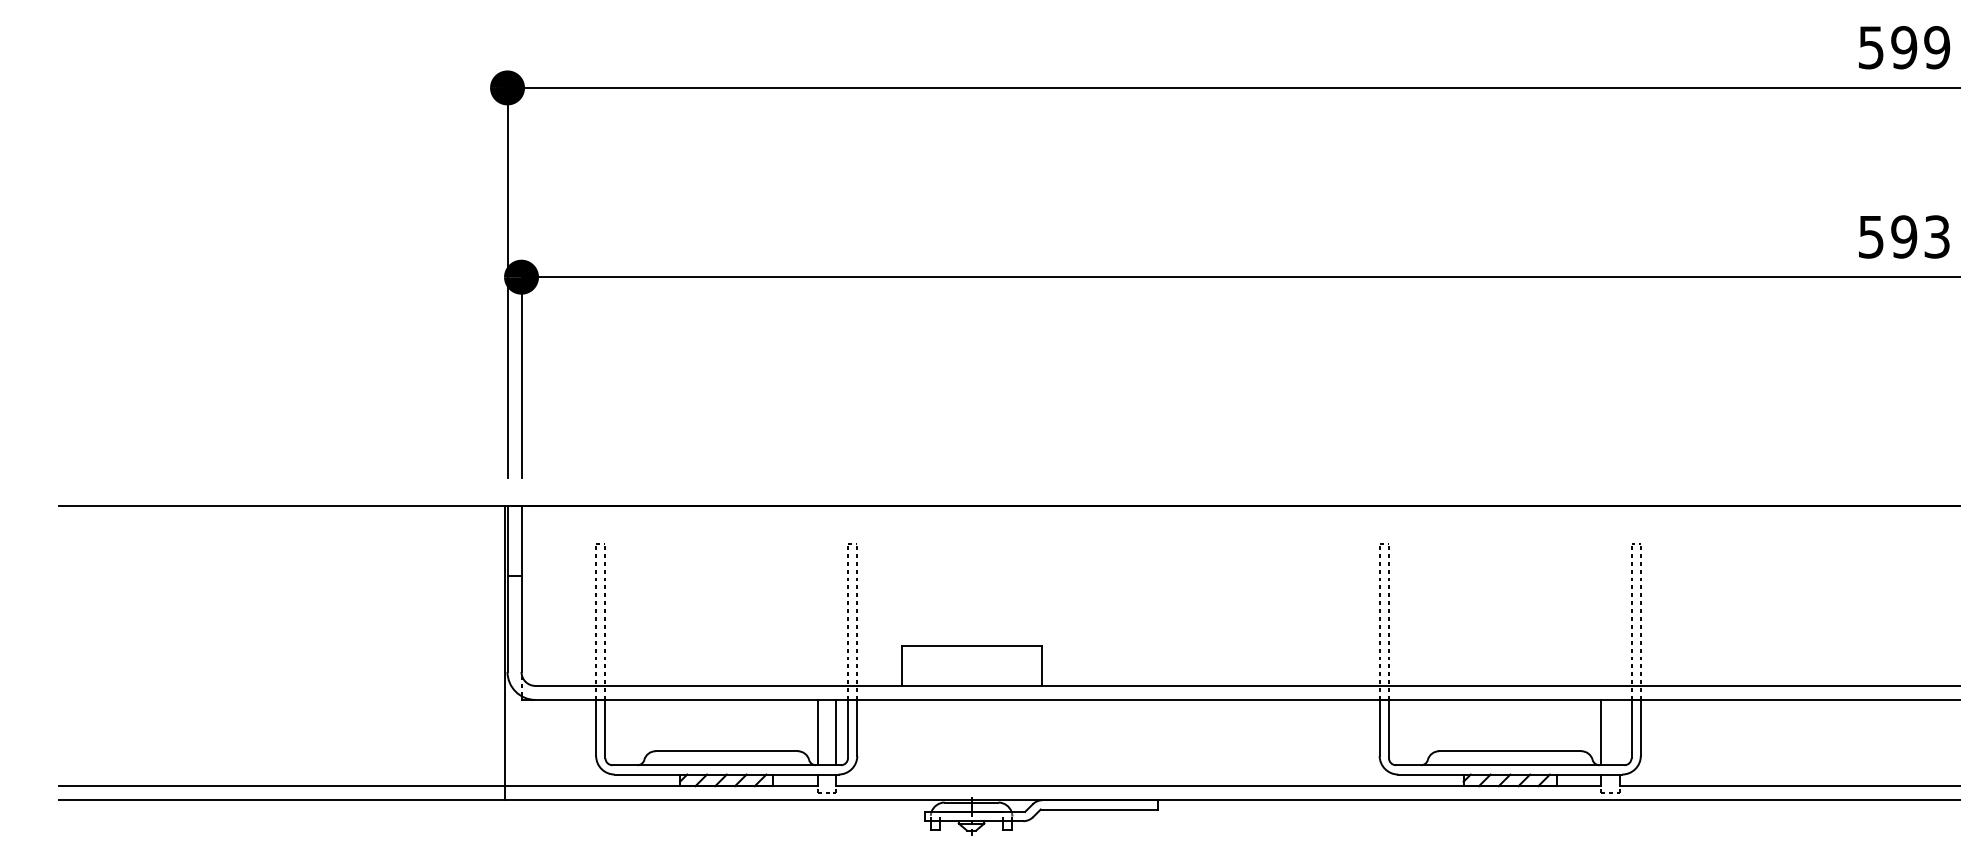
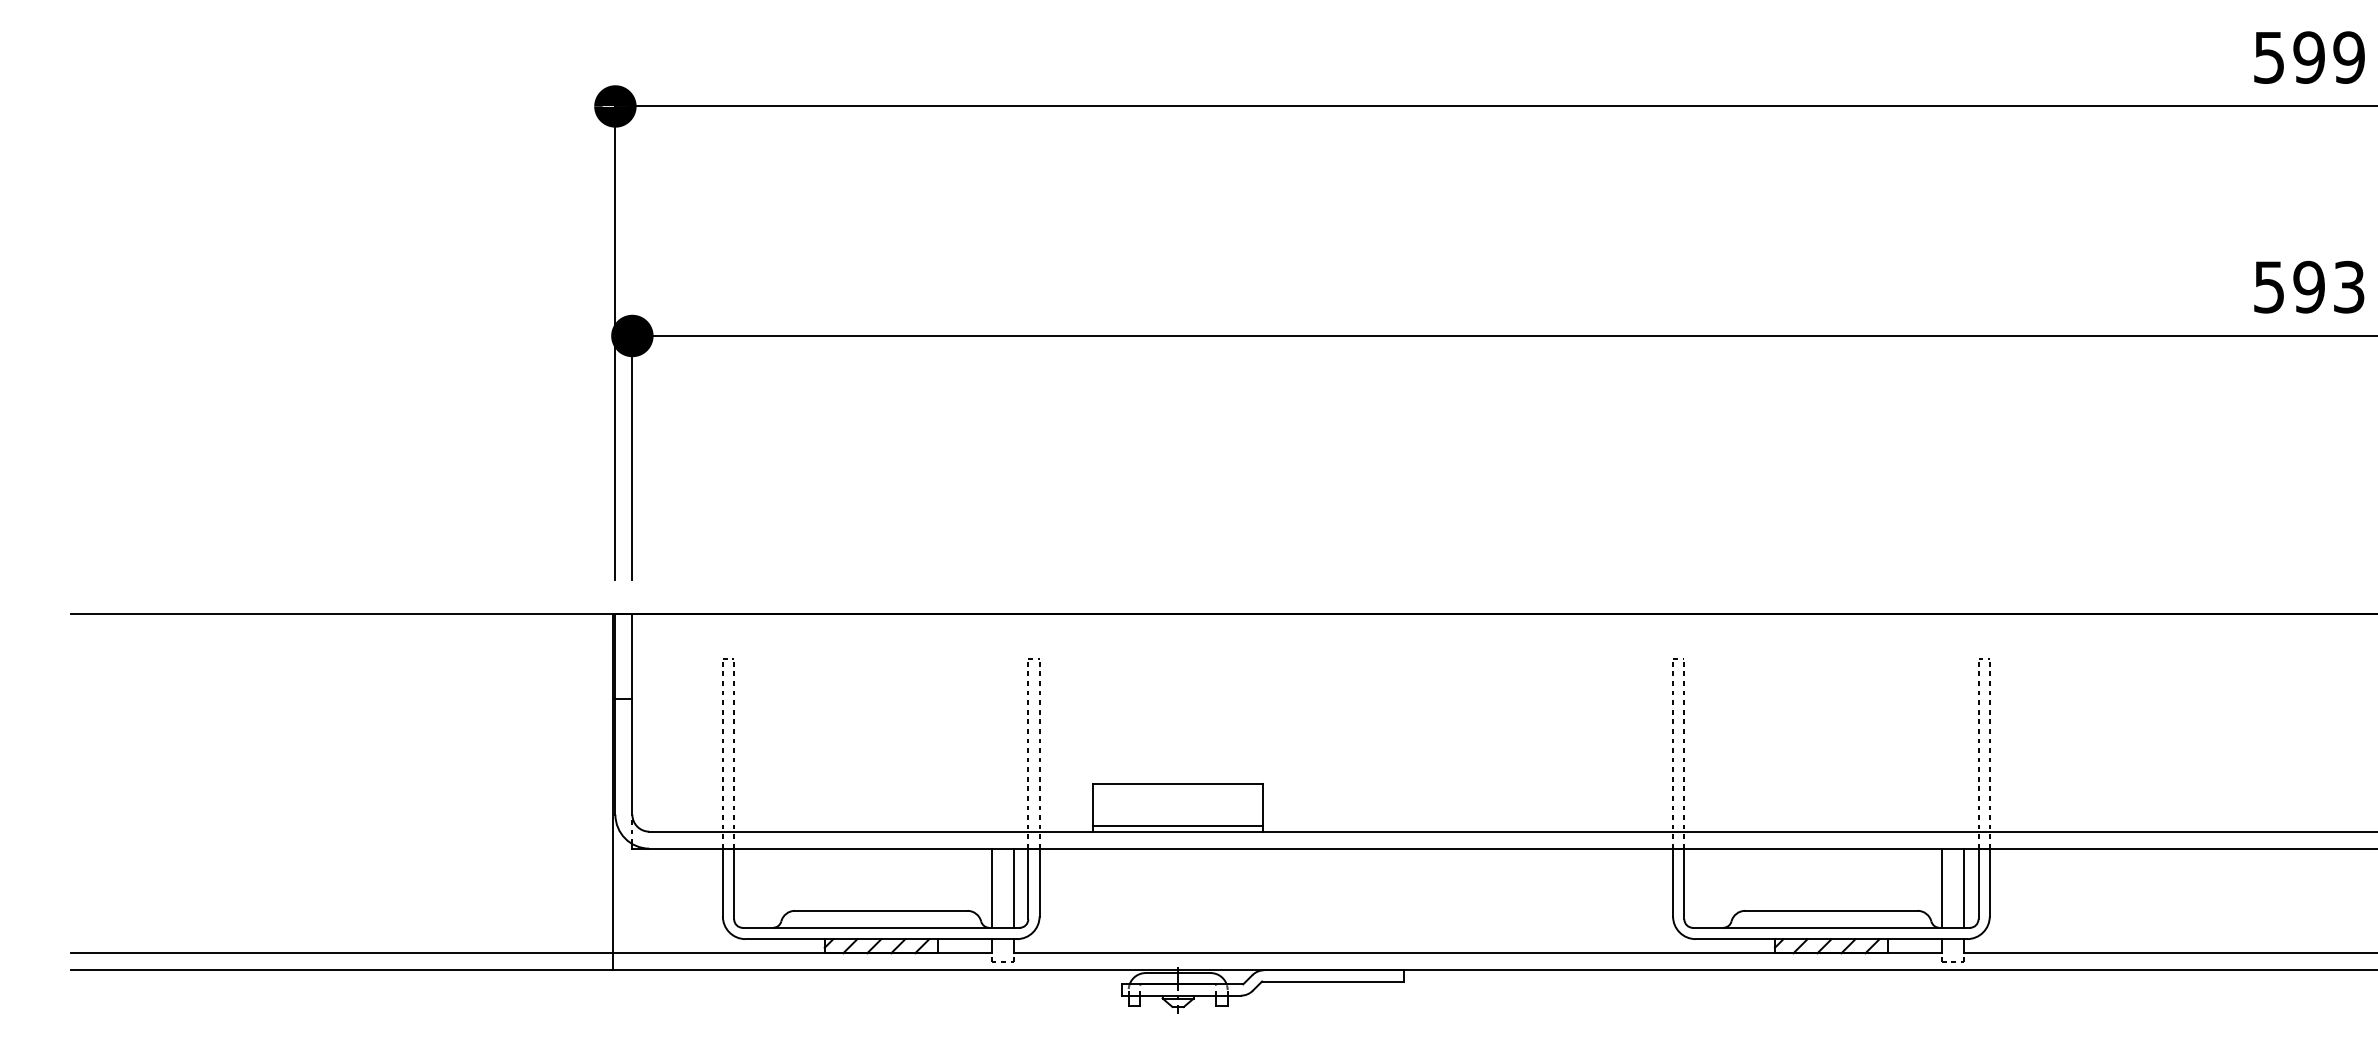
line: (971, 681) -> (1178, 826), added
line: (1619, 731) -> (1964, 887), added

